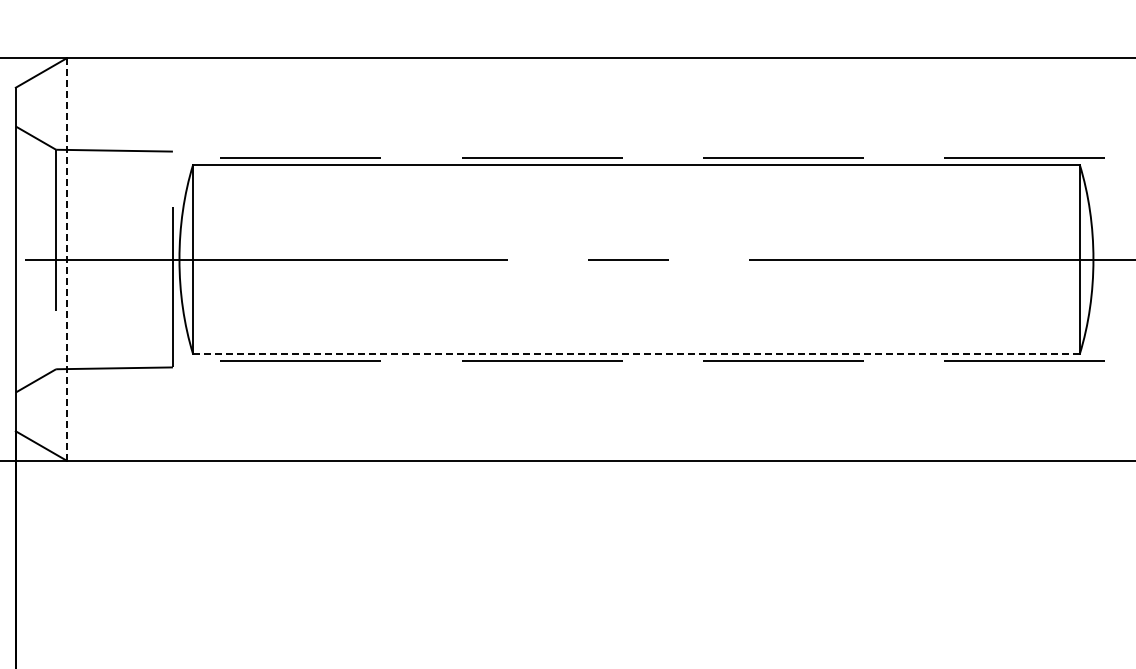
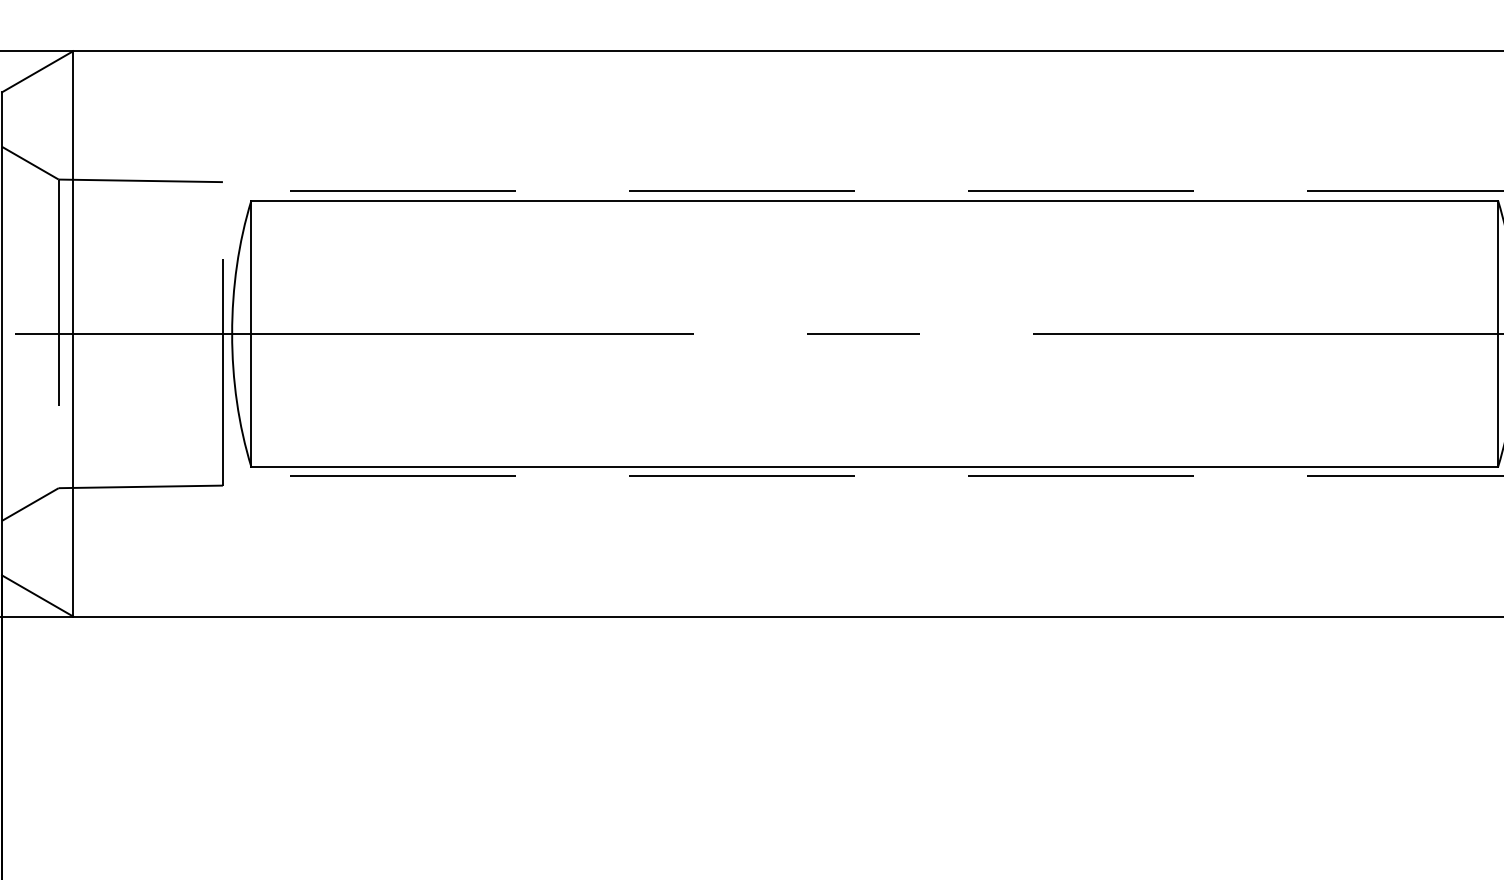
line: (66, 260) -> (73, 335), dashed -> solid
line: (635, 354) -> (873, 467), dashed -> solid

